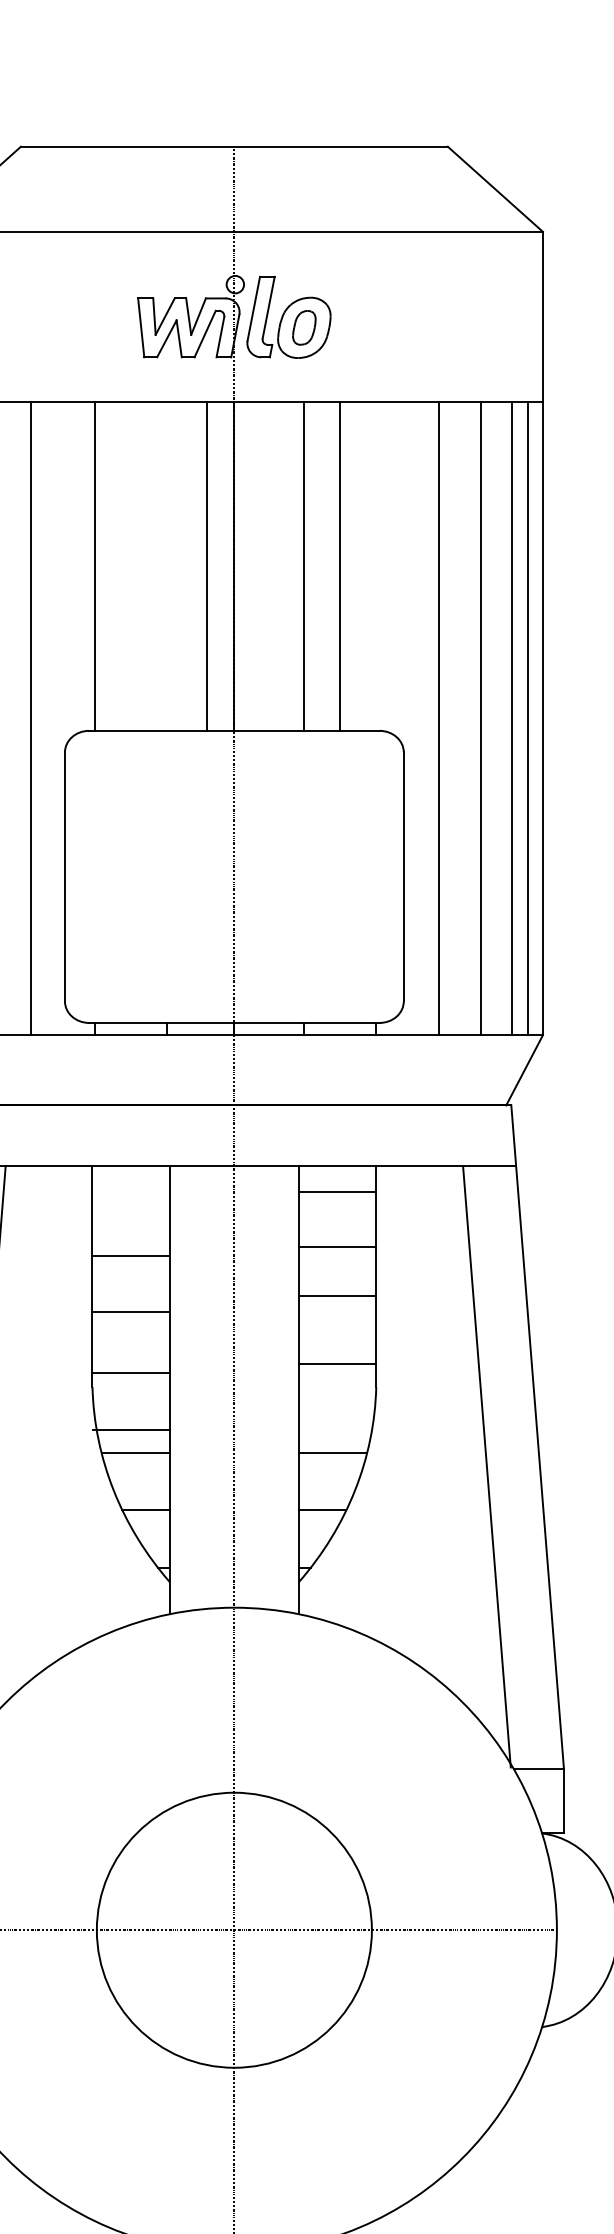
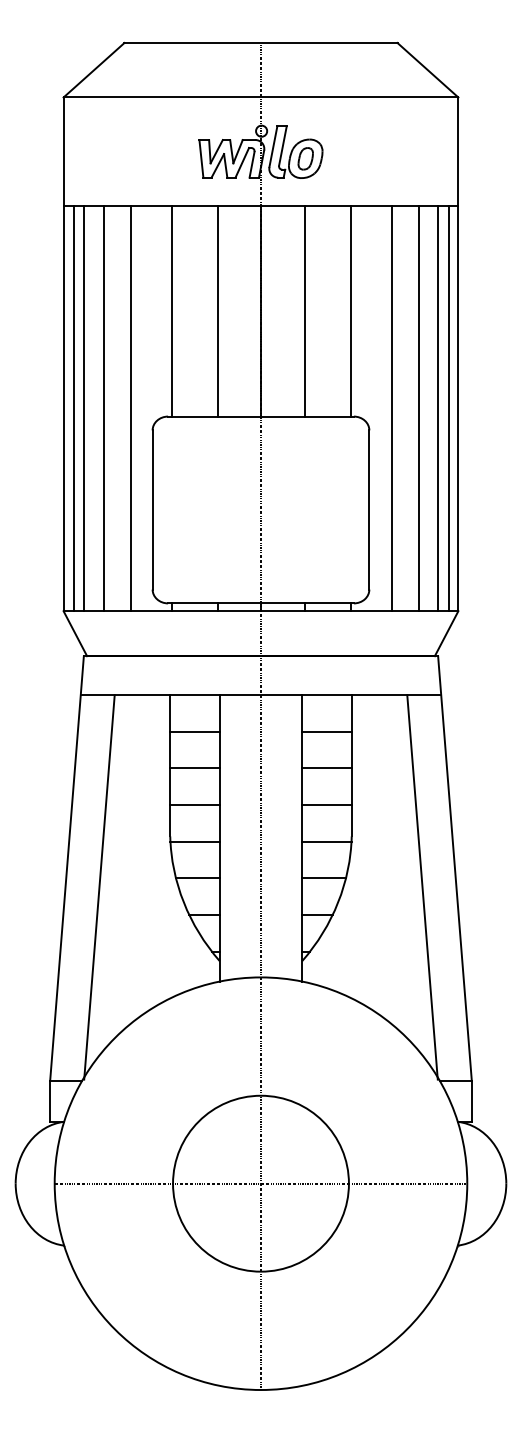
line: (207, 566) -> (217, 311), moved
line: (339, 566) -> (351, 311), moved
line: (336, 1191) -> (326, 731), moved
line: (336, 1246) -> (326, 768), moved
line: (130, 1256) -> (194, 731), moved
line: (336, 1296) -> (326, 805), moved
line: (130, 1312) -> (194, 768), moved
line: (336, 1363) -> (326, 841), moved
line: (130, 1373) -> (194, 805), moved
line: (130, 1429) -> (194, 841), moved

